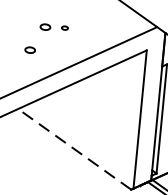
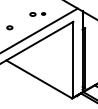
part: (53, 28) -> (37, 14), moved
line: (75, 149) -> (39, 79), dashed -> solid

